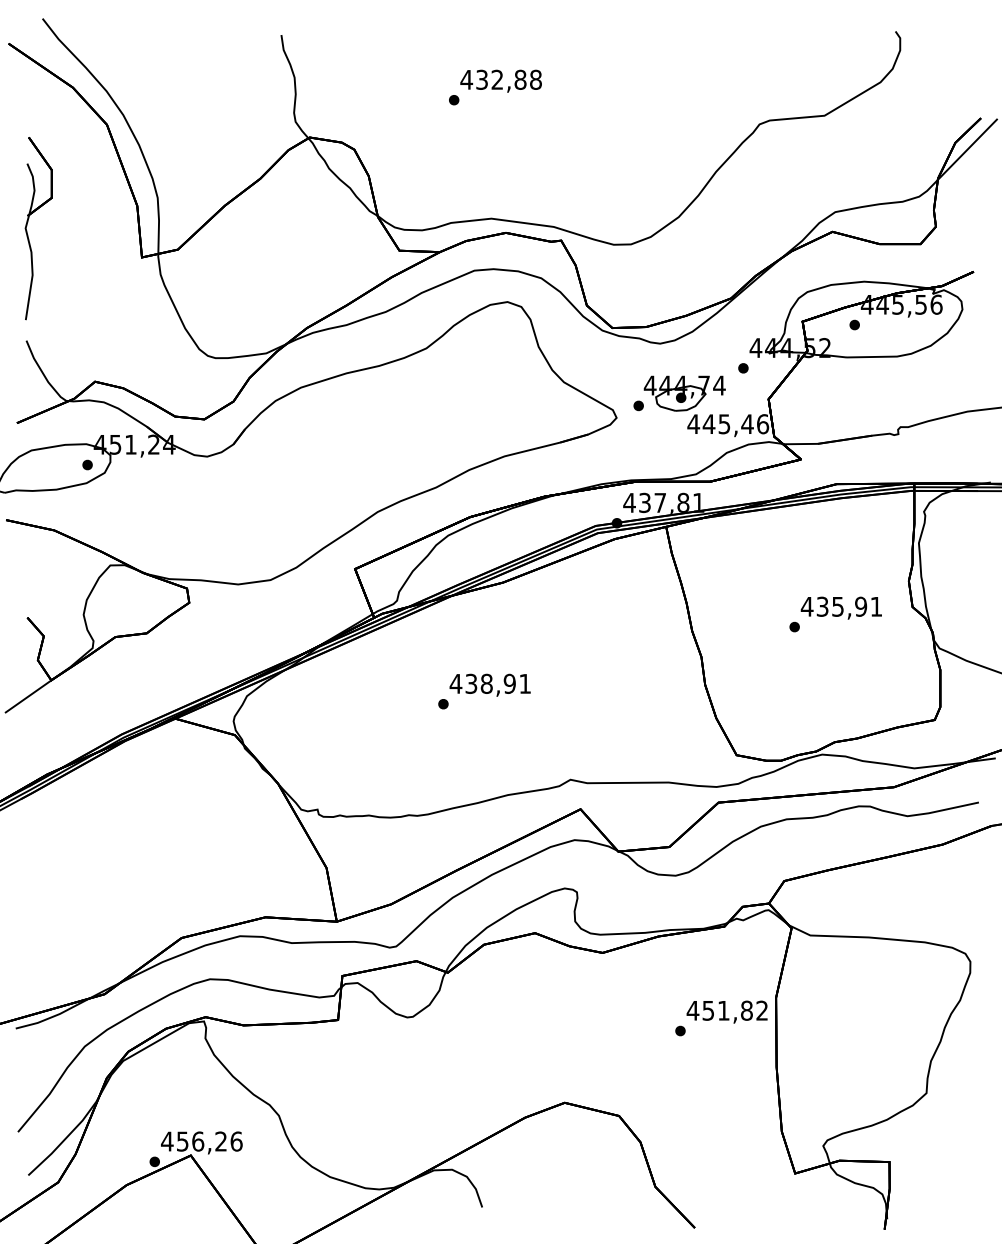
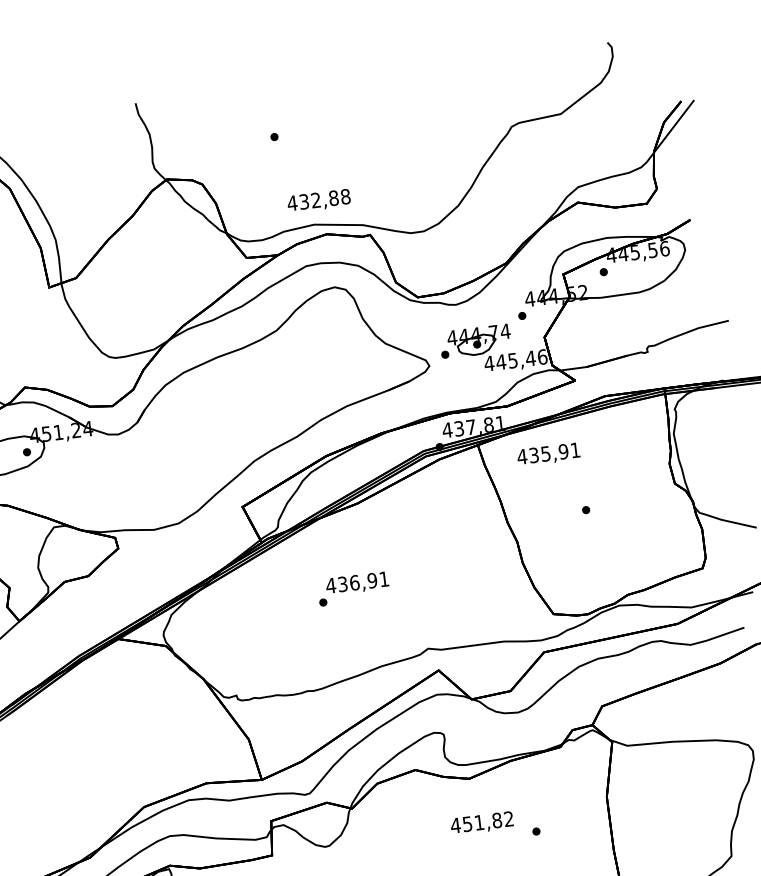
text: (500, 80) -> (318, 200), moved
text: (840, 607) -> (547, 454), moved
text: (486, 683) -> (354, 582), 438,91 -> 436,91
text: (726, 1011) -> (481, 823), moved

